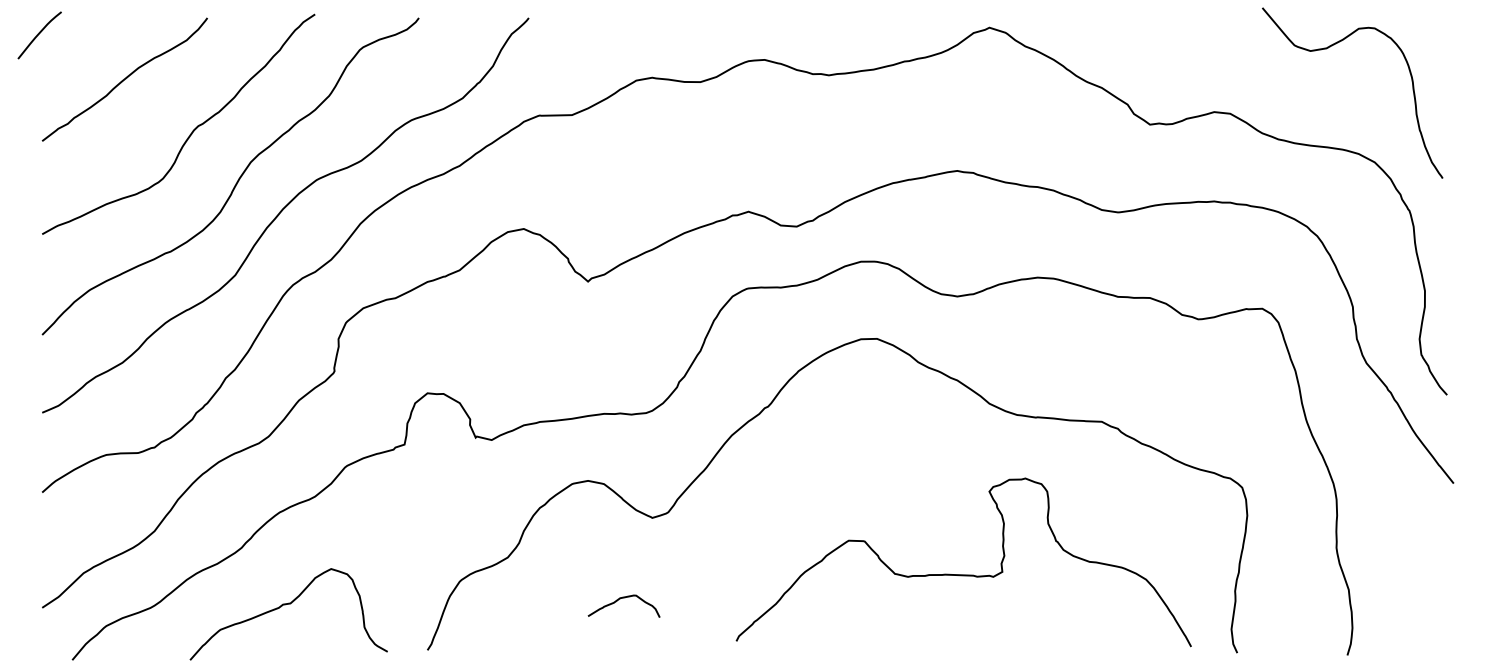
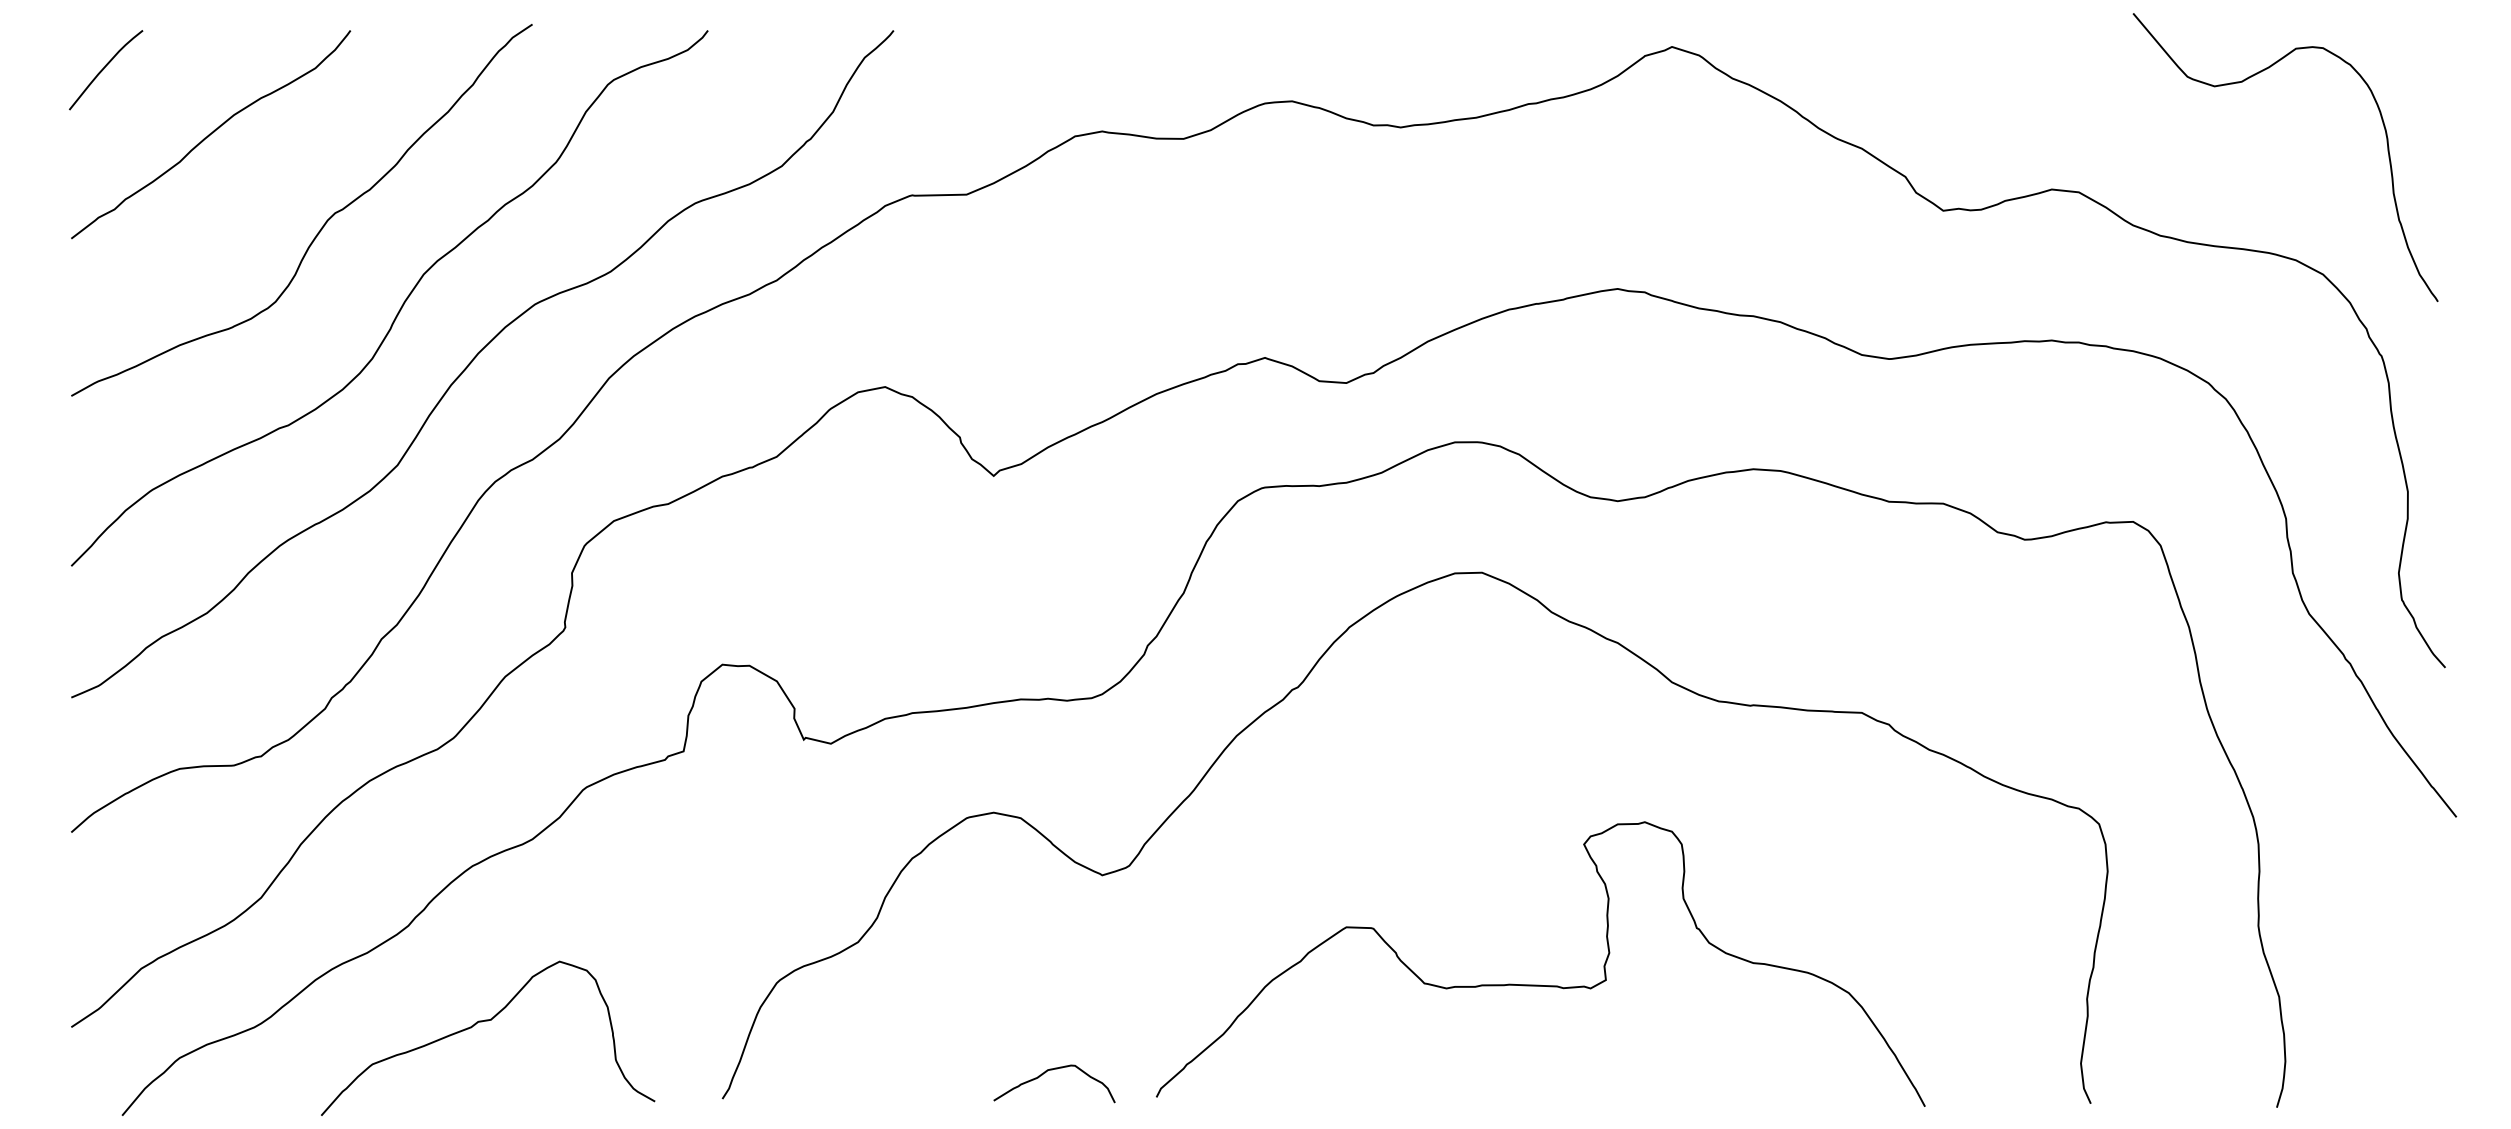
curve: (39, 34) -> (105, 68), moved
curve: (963, 574) -> (1540, 984), moved
curve: (620, 599) -> (1048, 1072), moved

